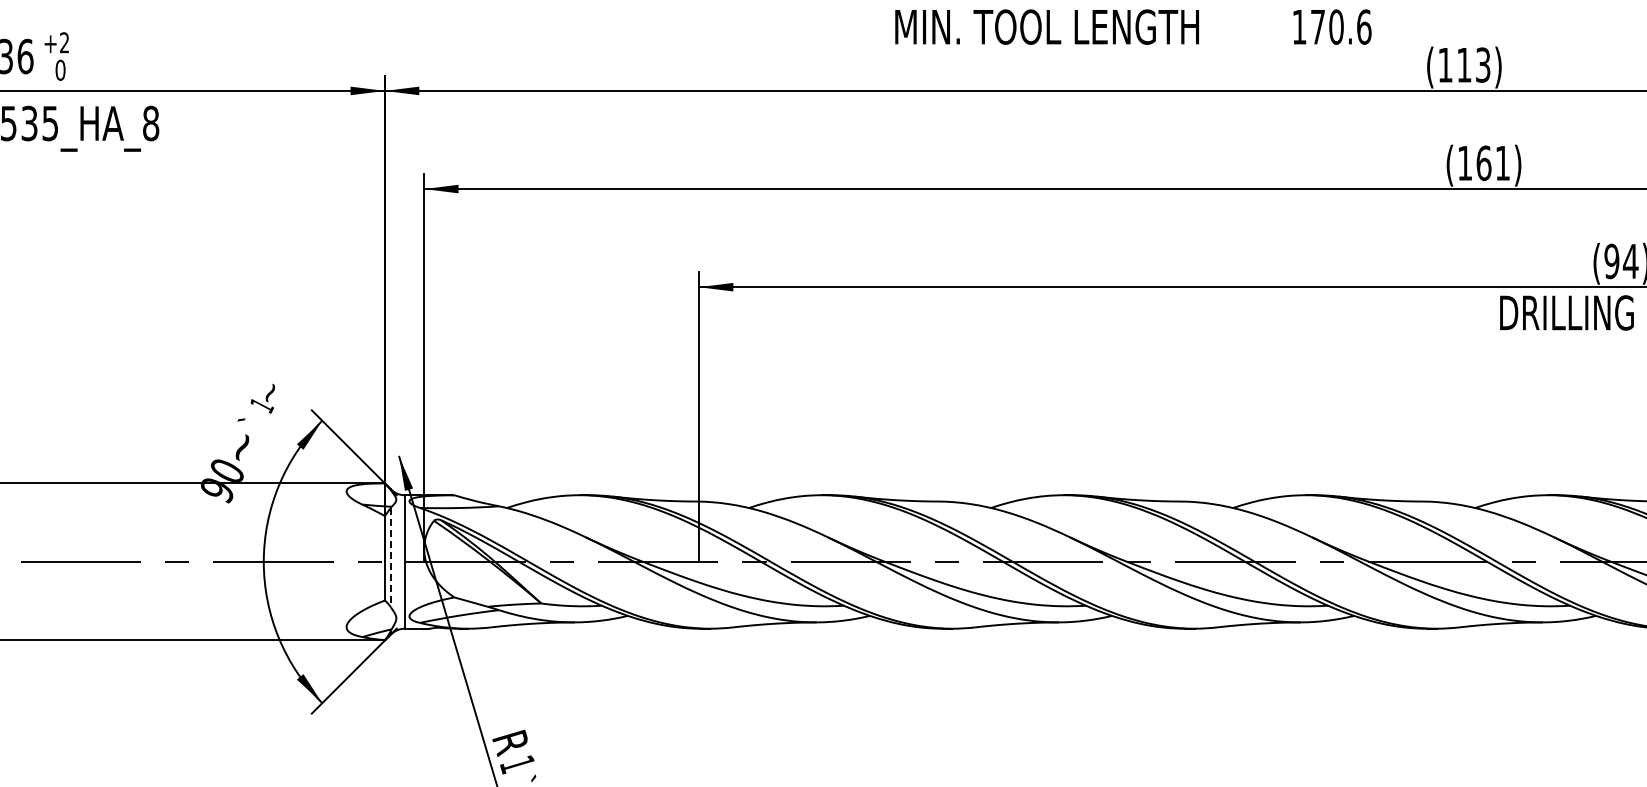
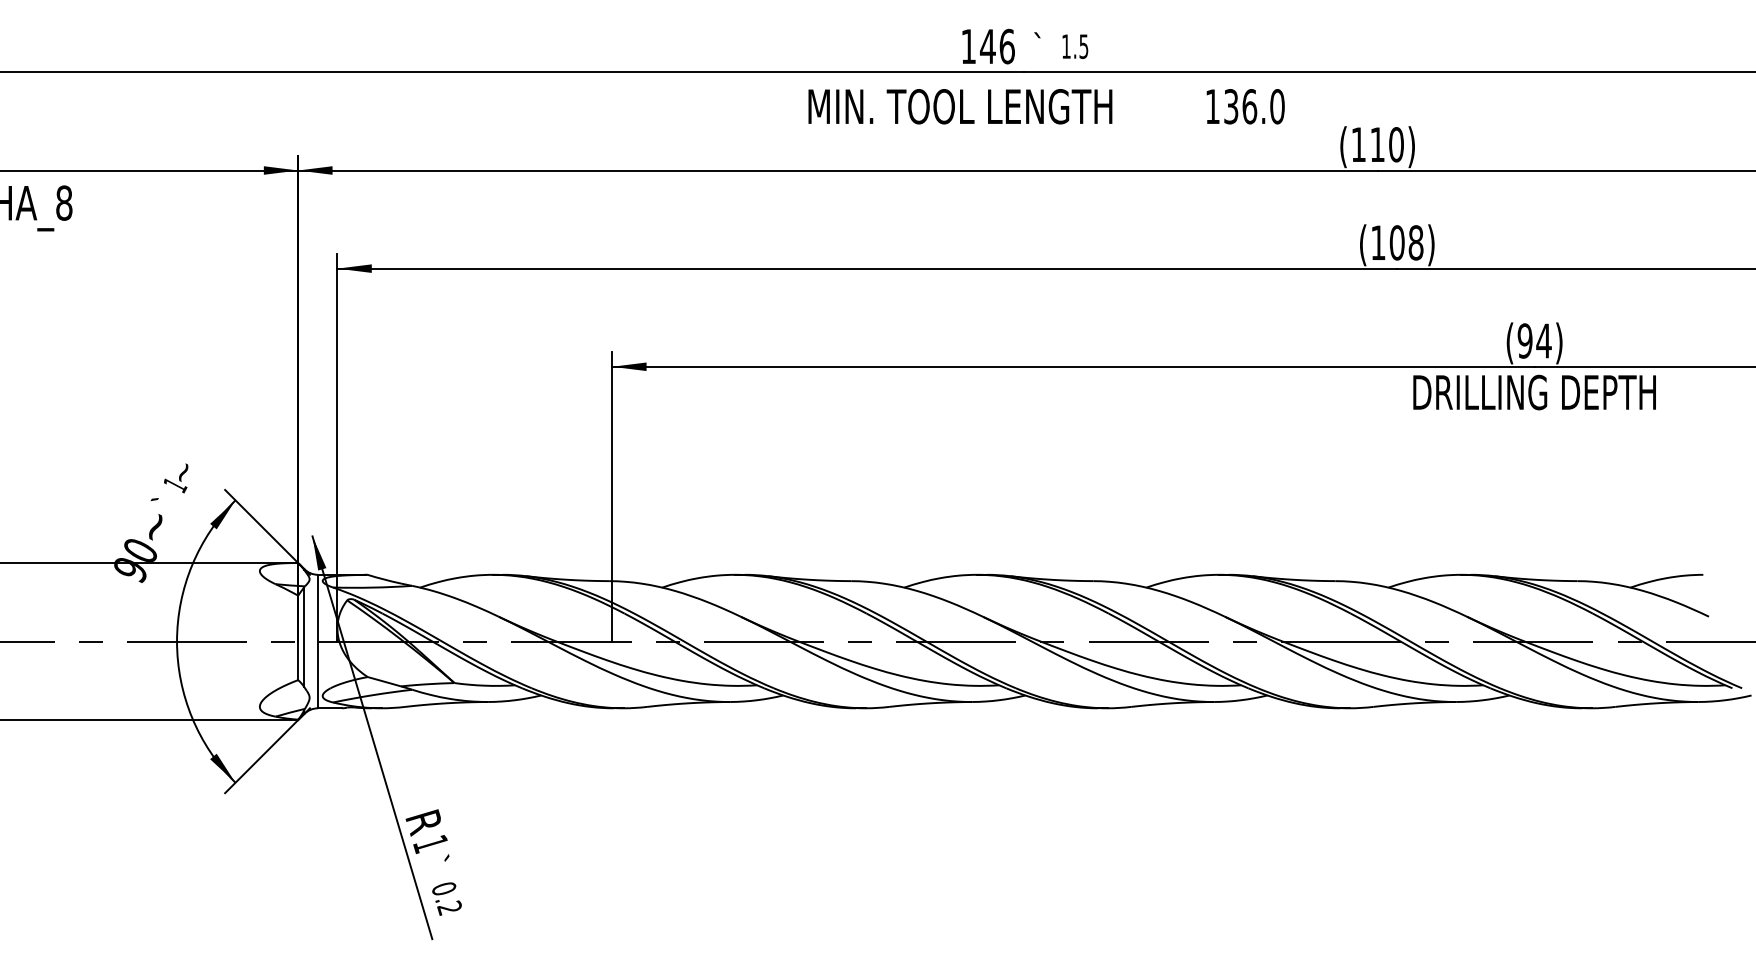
text: (1341, 26) -> (1254, 106), 170.6 -> 136.0
text: (1483, 64) -> (1396, 144), (113) -> (110)
text: (1493, 162) -> (1406, 242), (161) -> (108)
line: (391, 557) -> (304, 637), dashed -> solid

